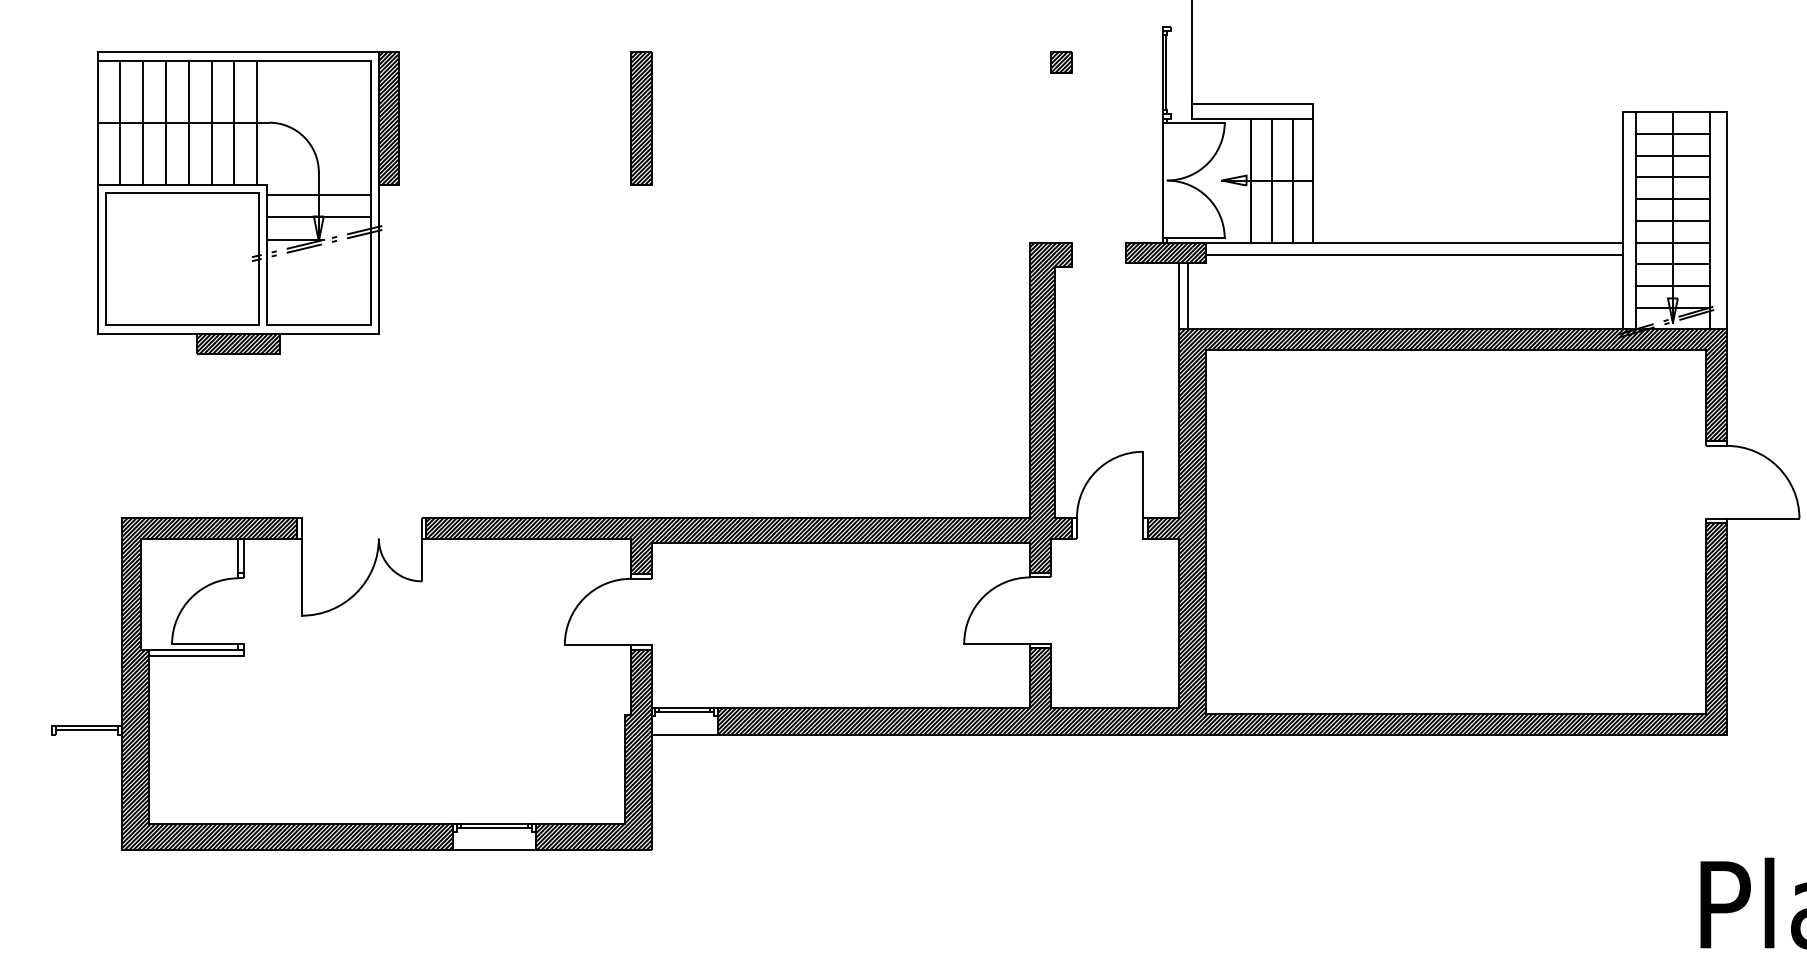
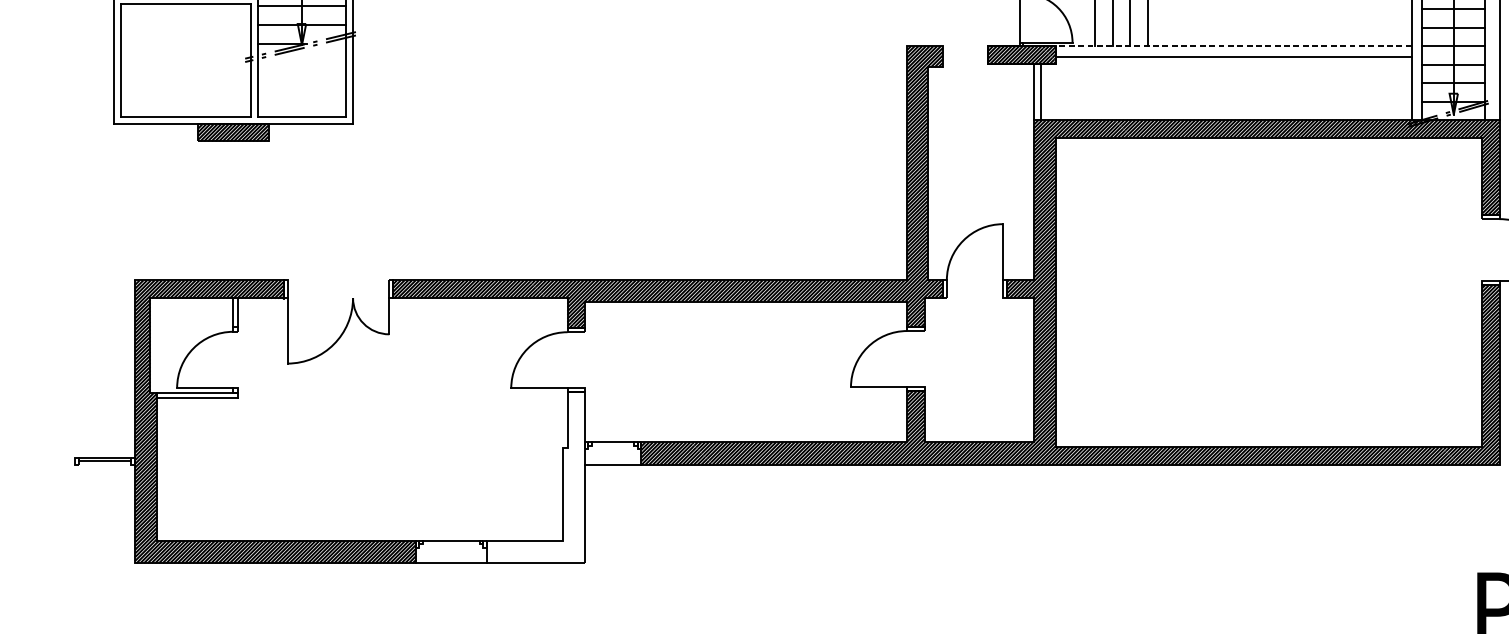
line: (1414, 242) -> (1233, 46), solid -> dashed
line: (684, 712) -> (613, 445), removed
hatch: (593, 749) -> (535, 477), removed
line: (493, 828) -> (450, 544), removed

